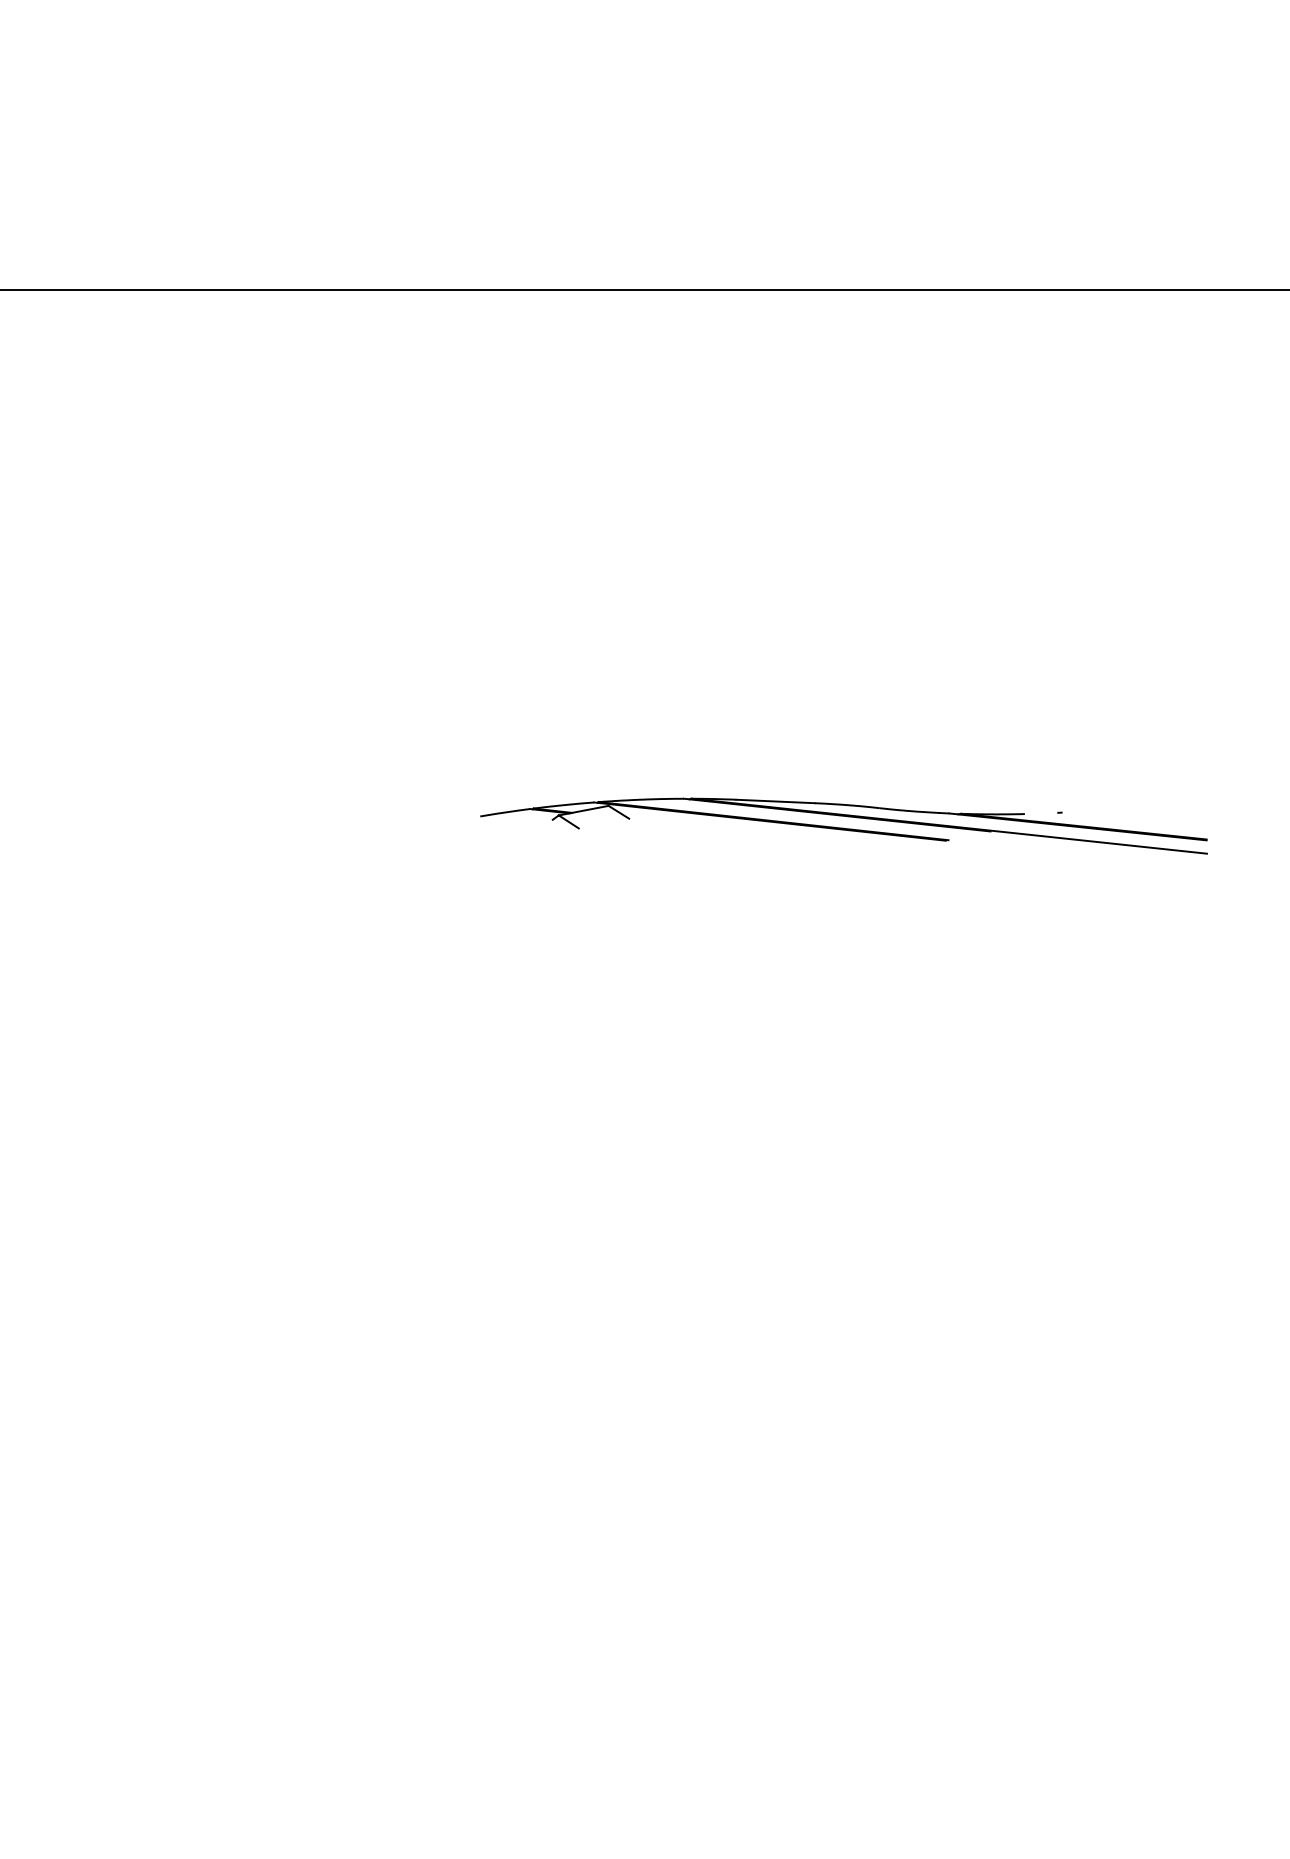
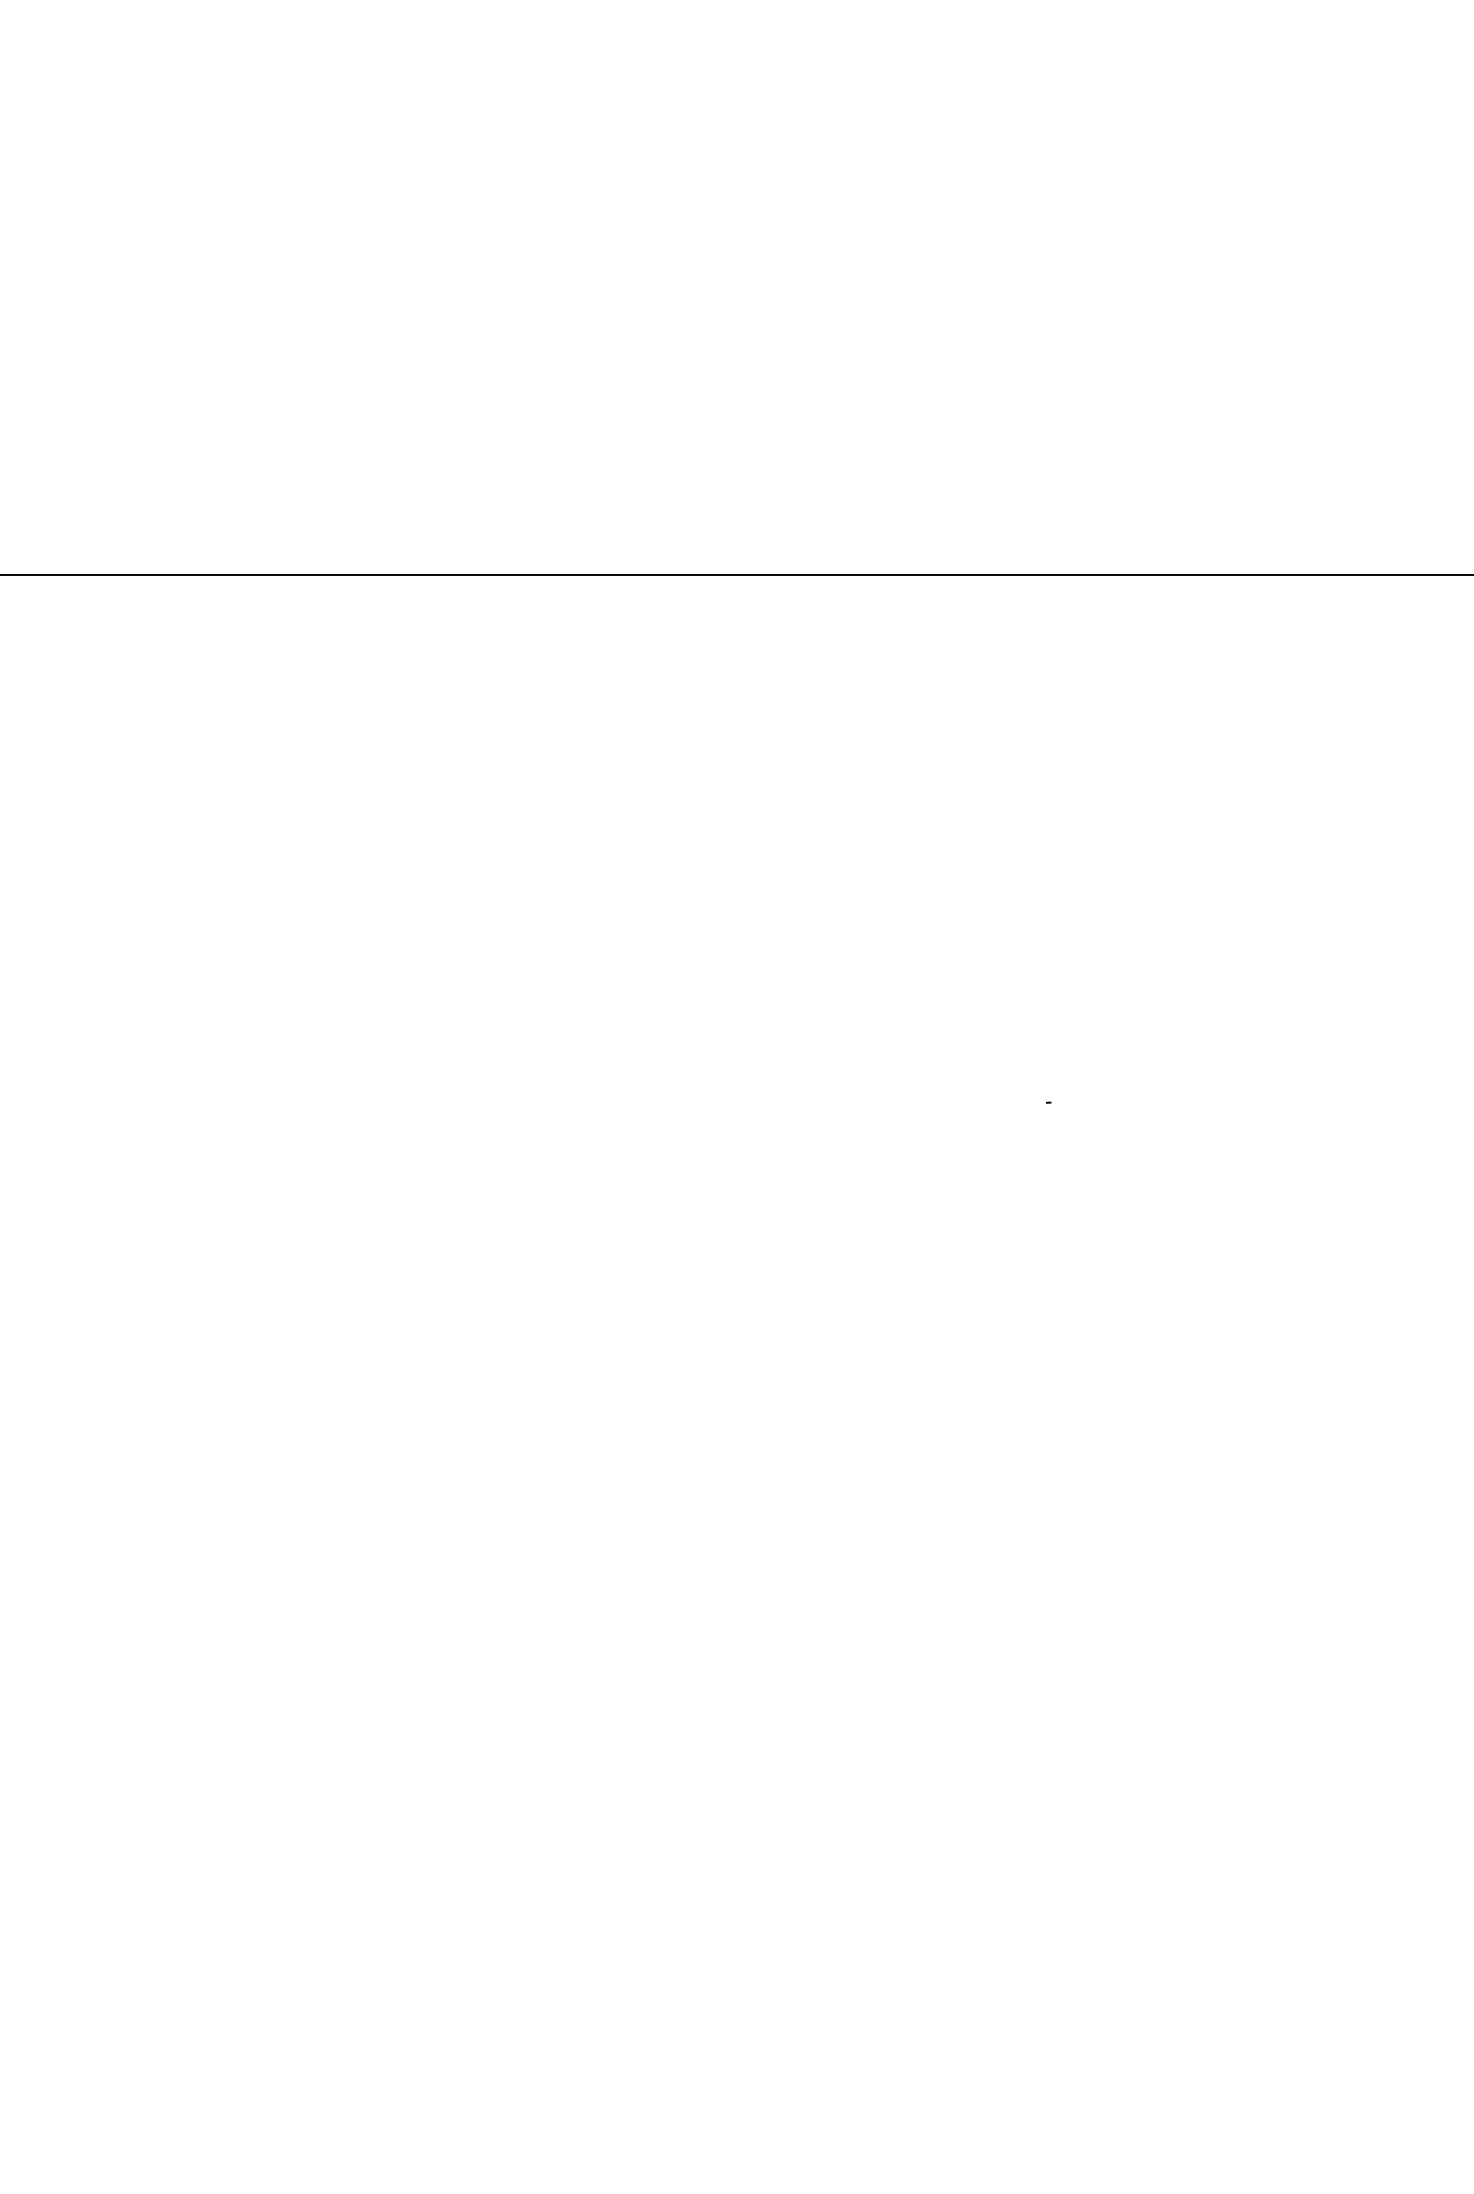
part: (843, 825) -> (830, 1115), removed

